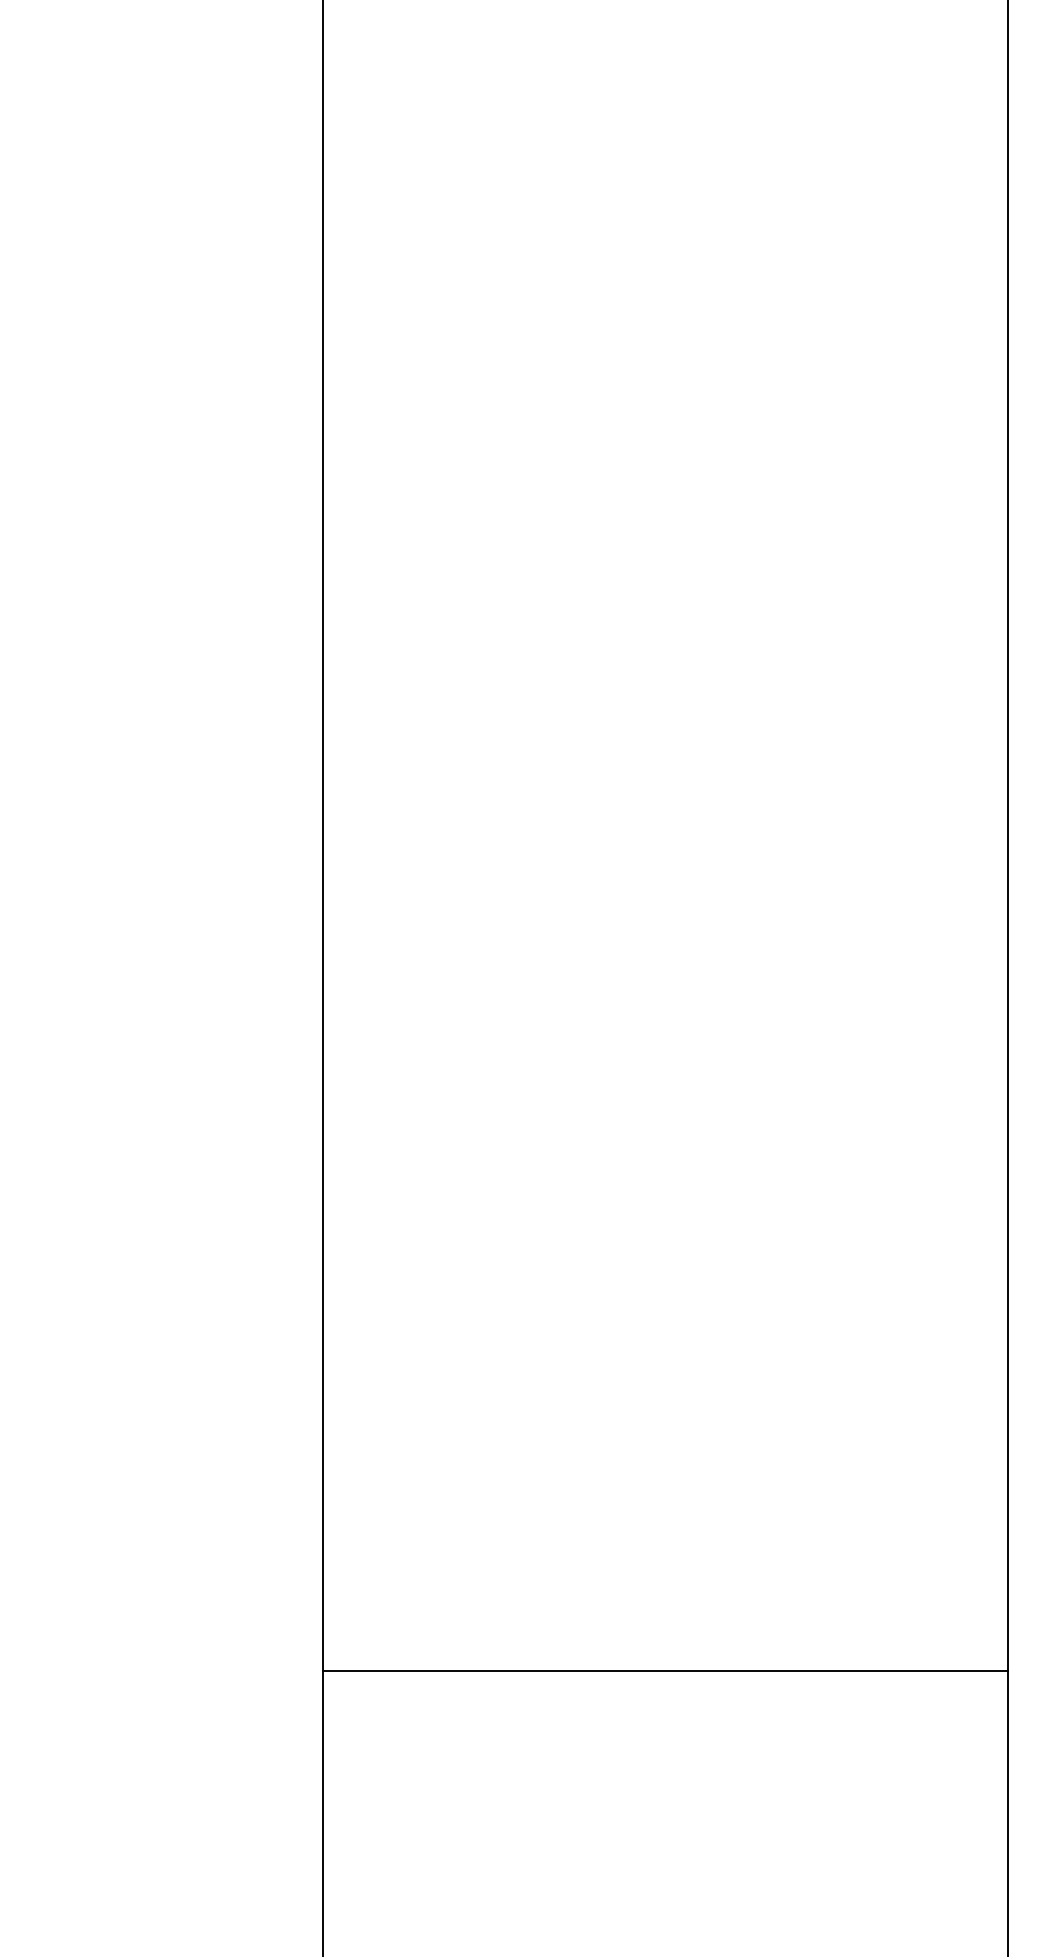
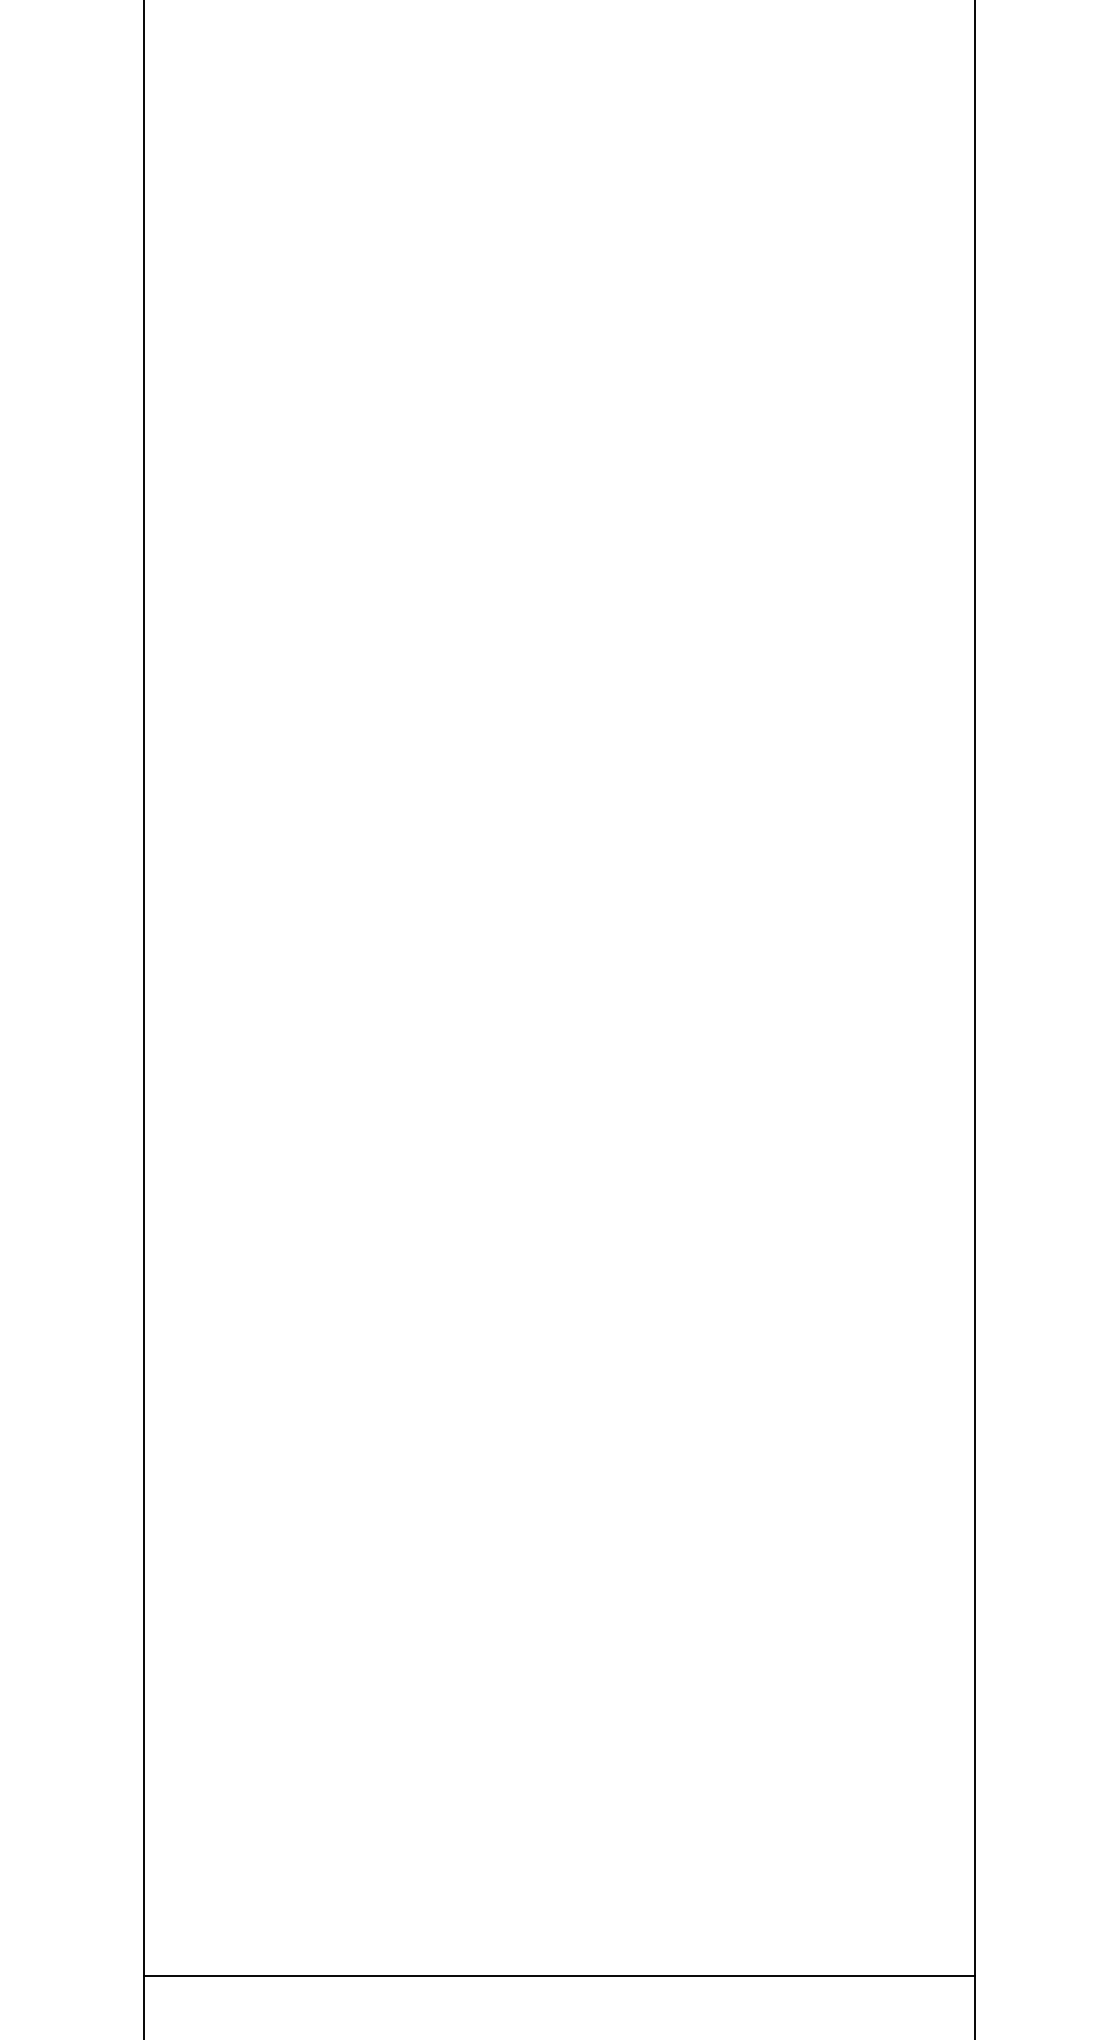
line: (665, 1670) -> (559, 1975), moved

